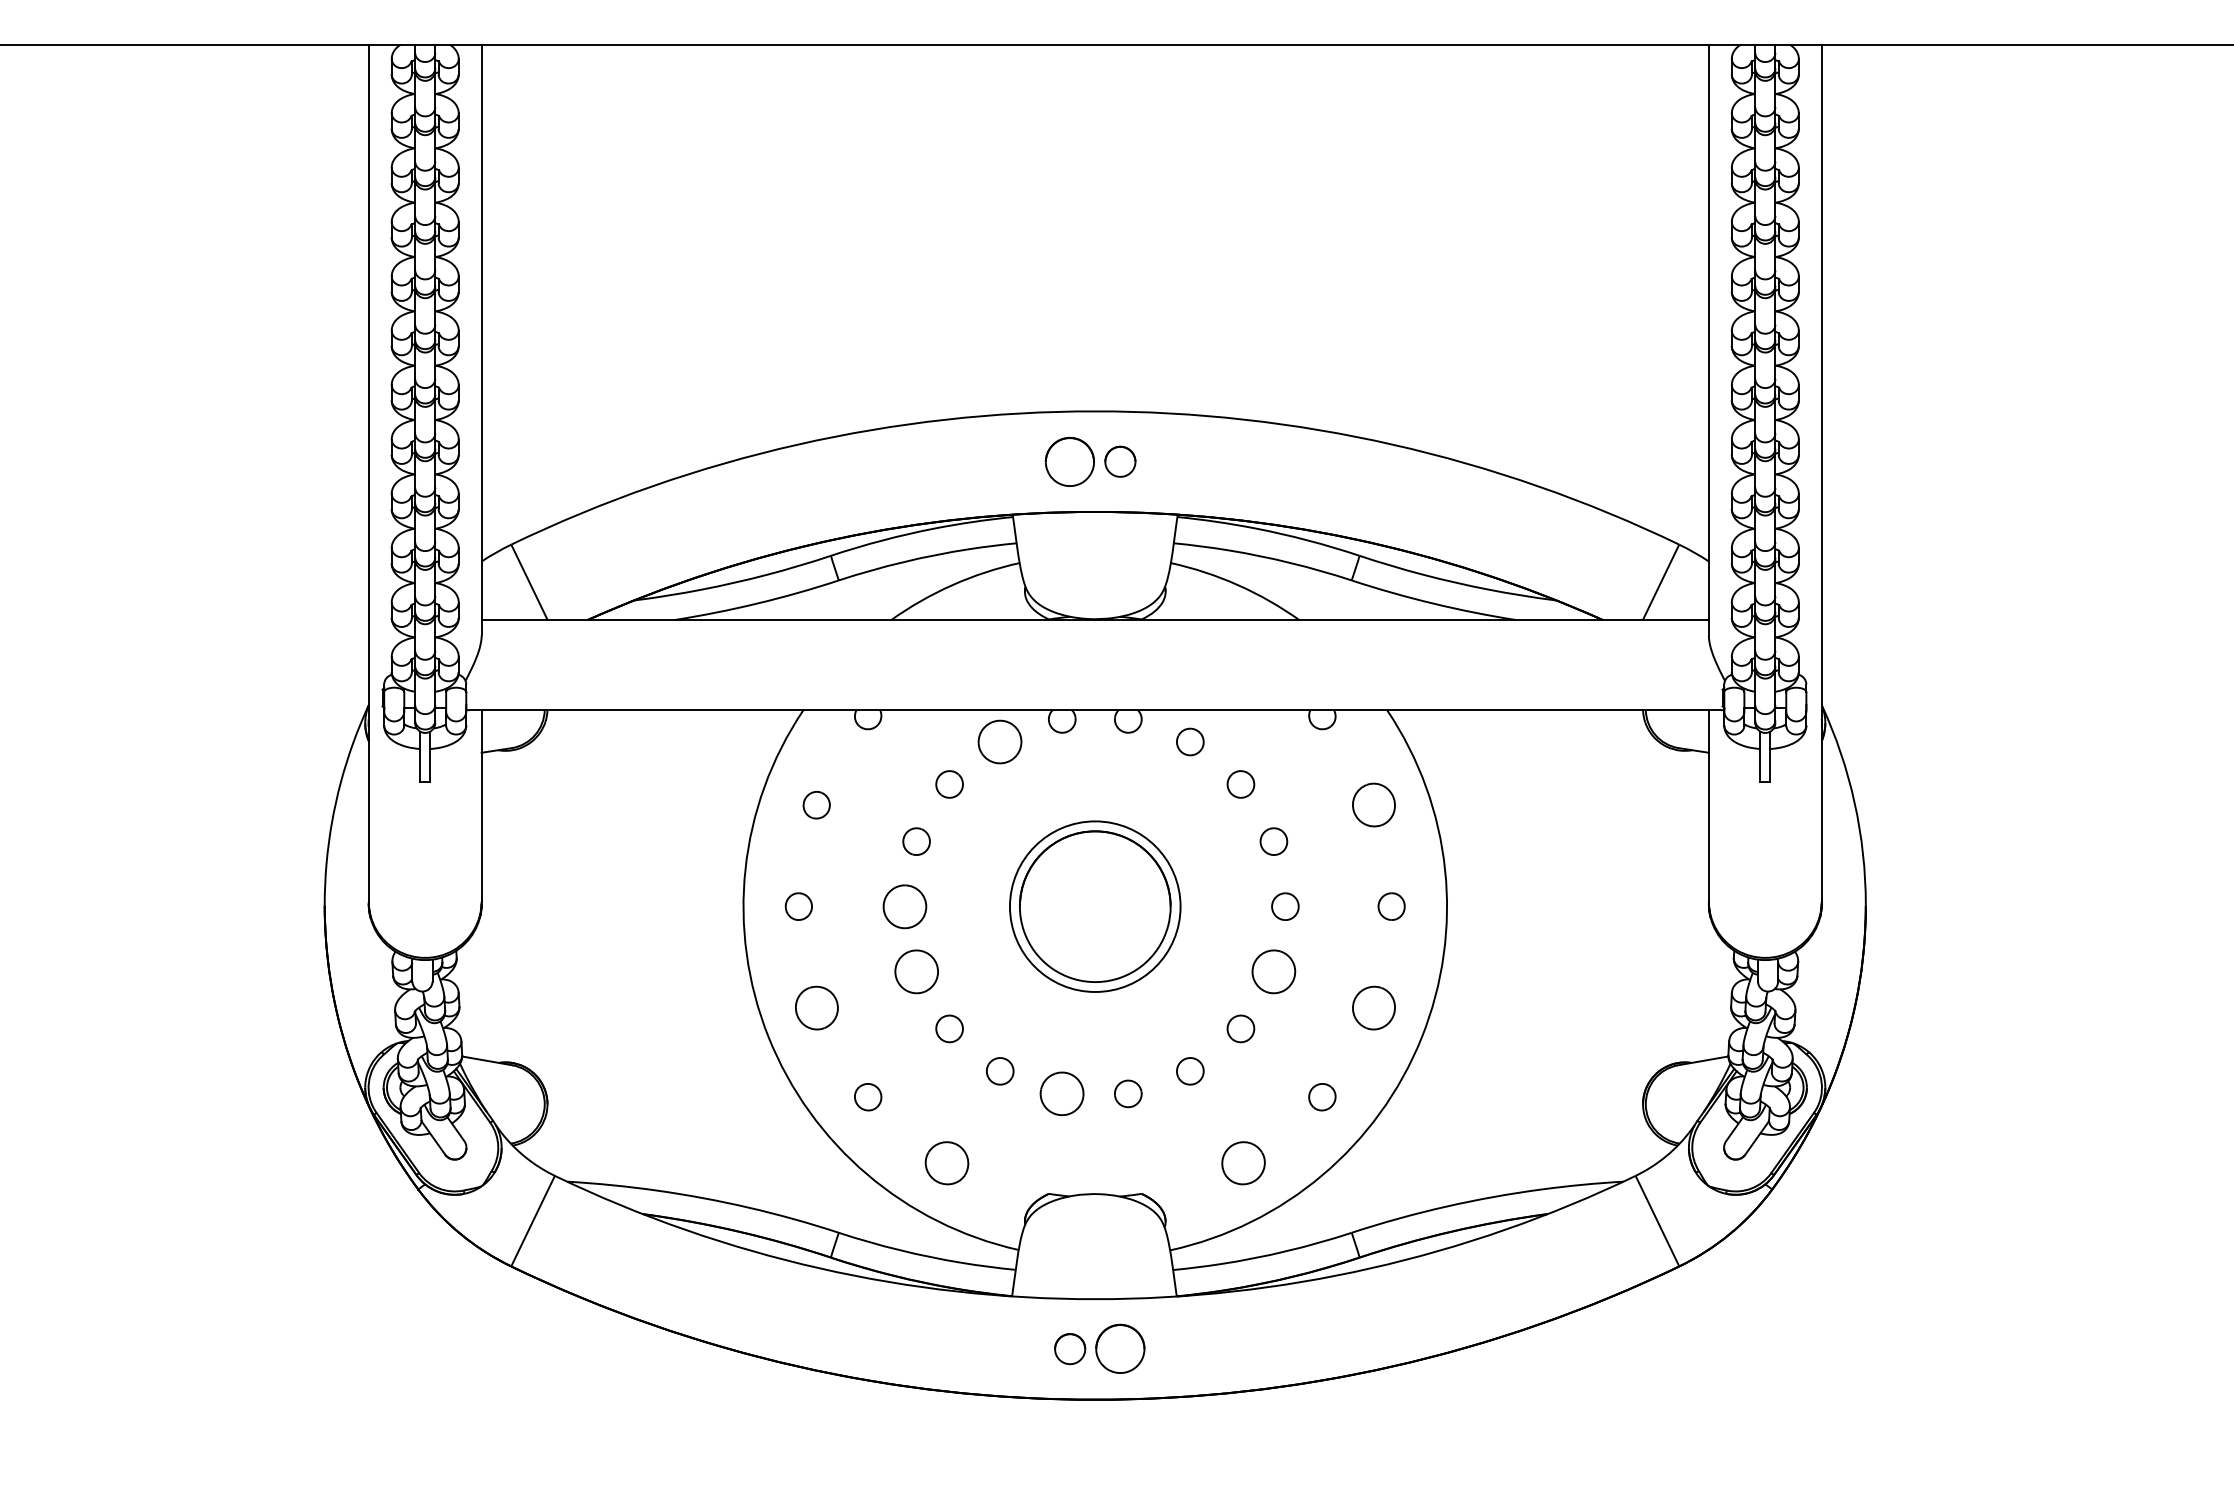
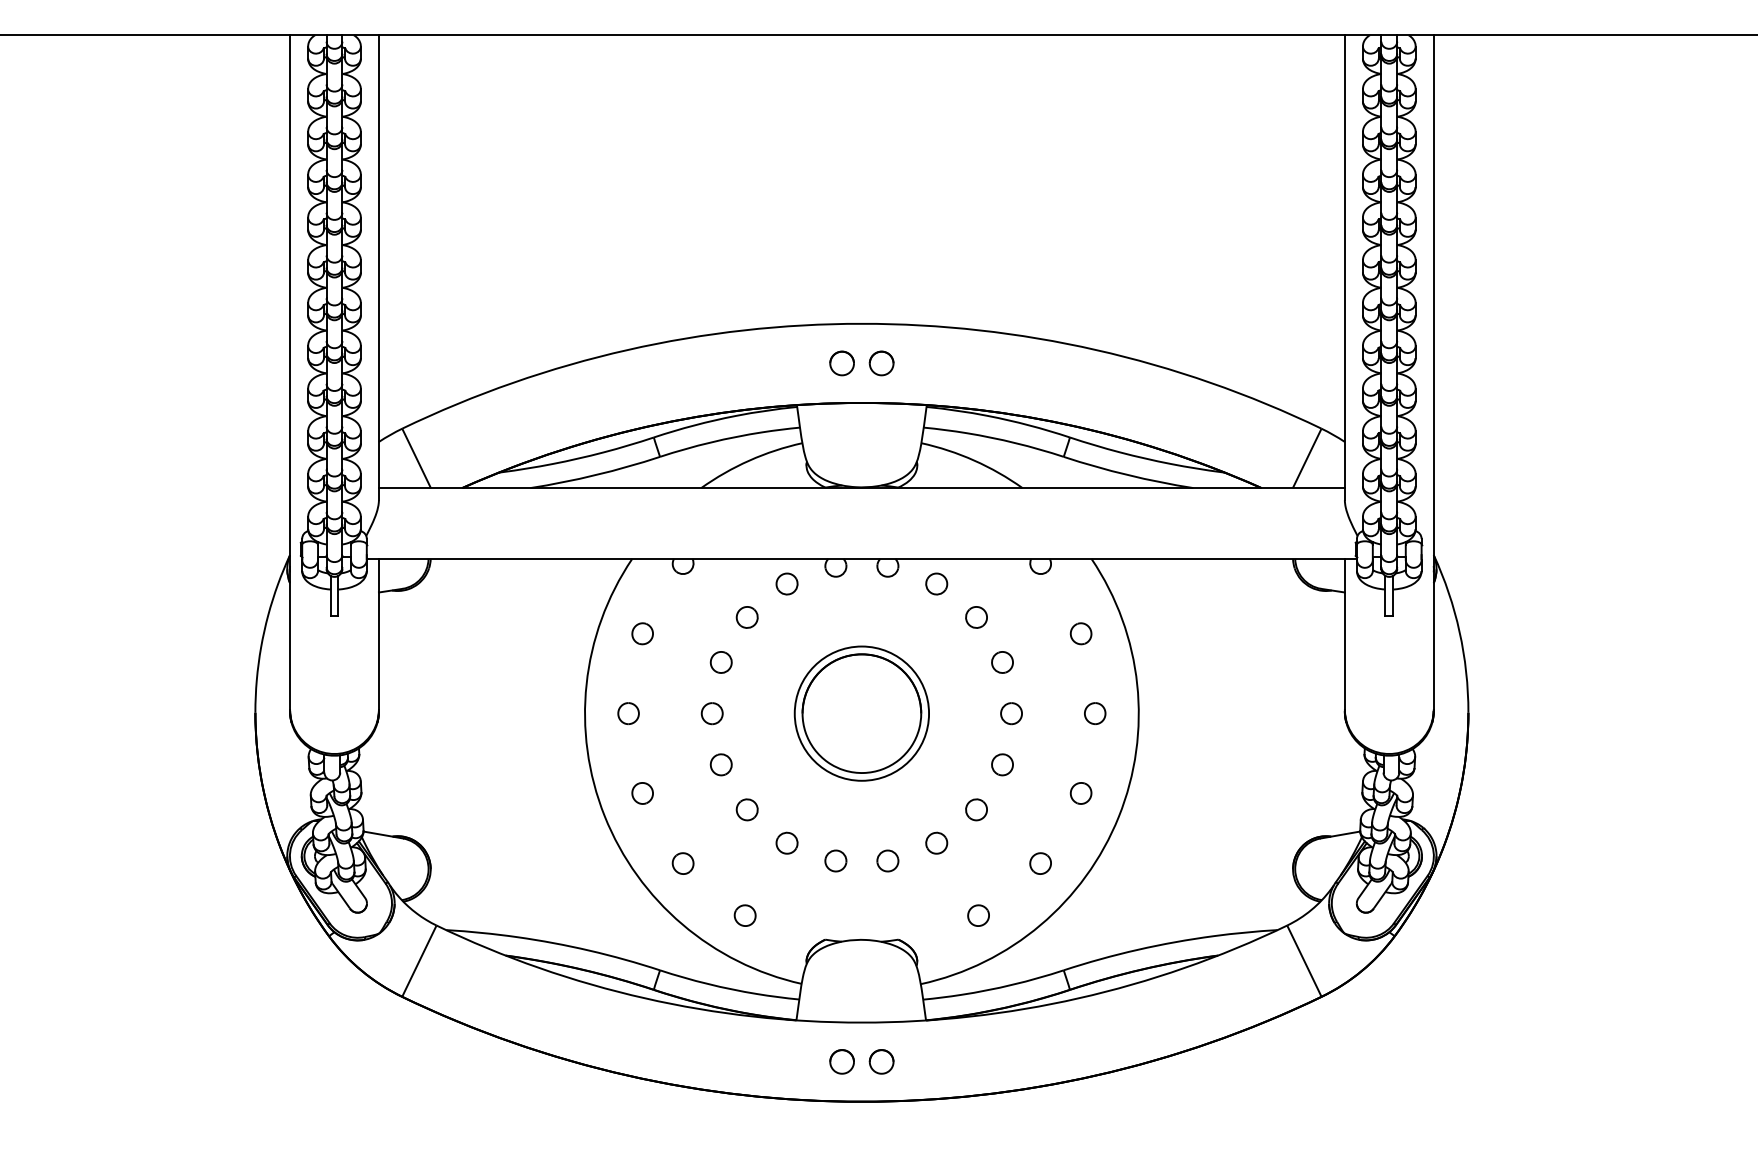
part: (1070, 461) -> (842, 363), size x0.62
part: (1000, 741) -> (787, 583), size x0.62
part: (1373, 805) -> (1080, 634), size x0.62
part: (905, 906) -> (712, 713), size x0.62
part: (916, 971) -> (721, 764), size x0.62
part: (1273, 971) -> (1002, 764), size x0.62
part: (816, 1007) -> (642, 793), size x0.62
part: (1373, 1007) -> (1080, 793), size x0.62
part: (1062, 1093) -> (836, 860), size x0.62
part: (946, 1163) -> (744, 915), size x0.62
part: (1243, 1163) -> (978, 915), size x0.62
part: (1120, 1349) -> (881, 1062), size x0.62

